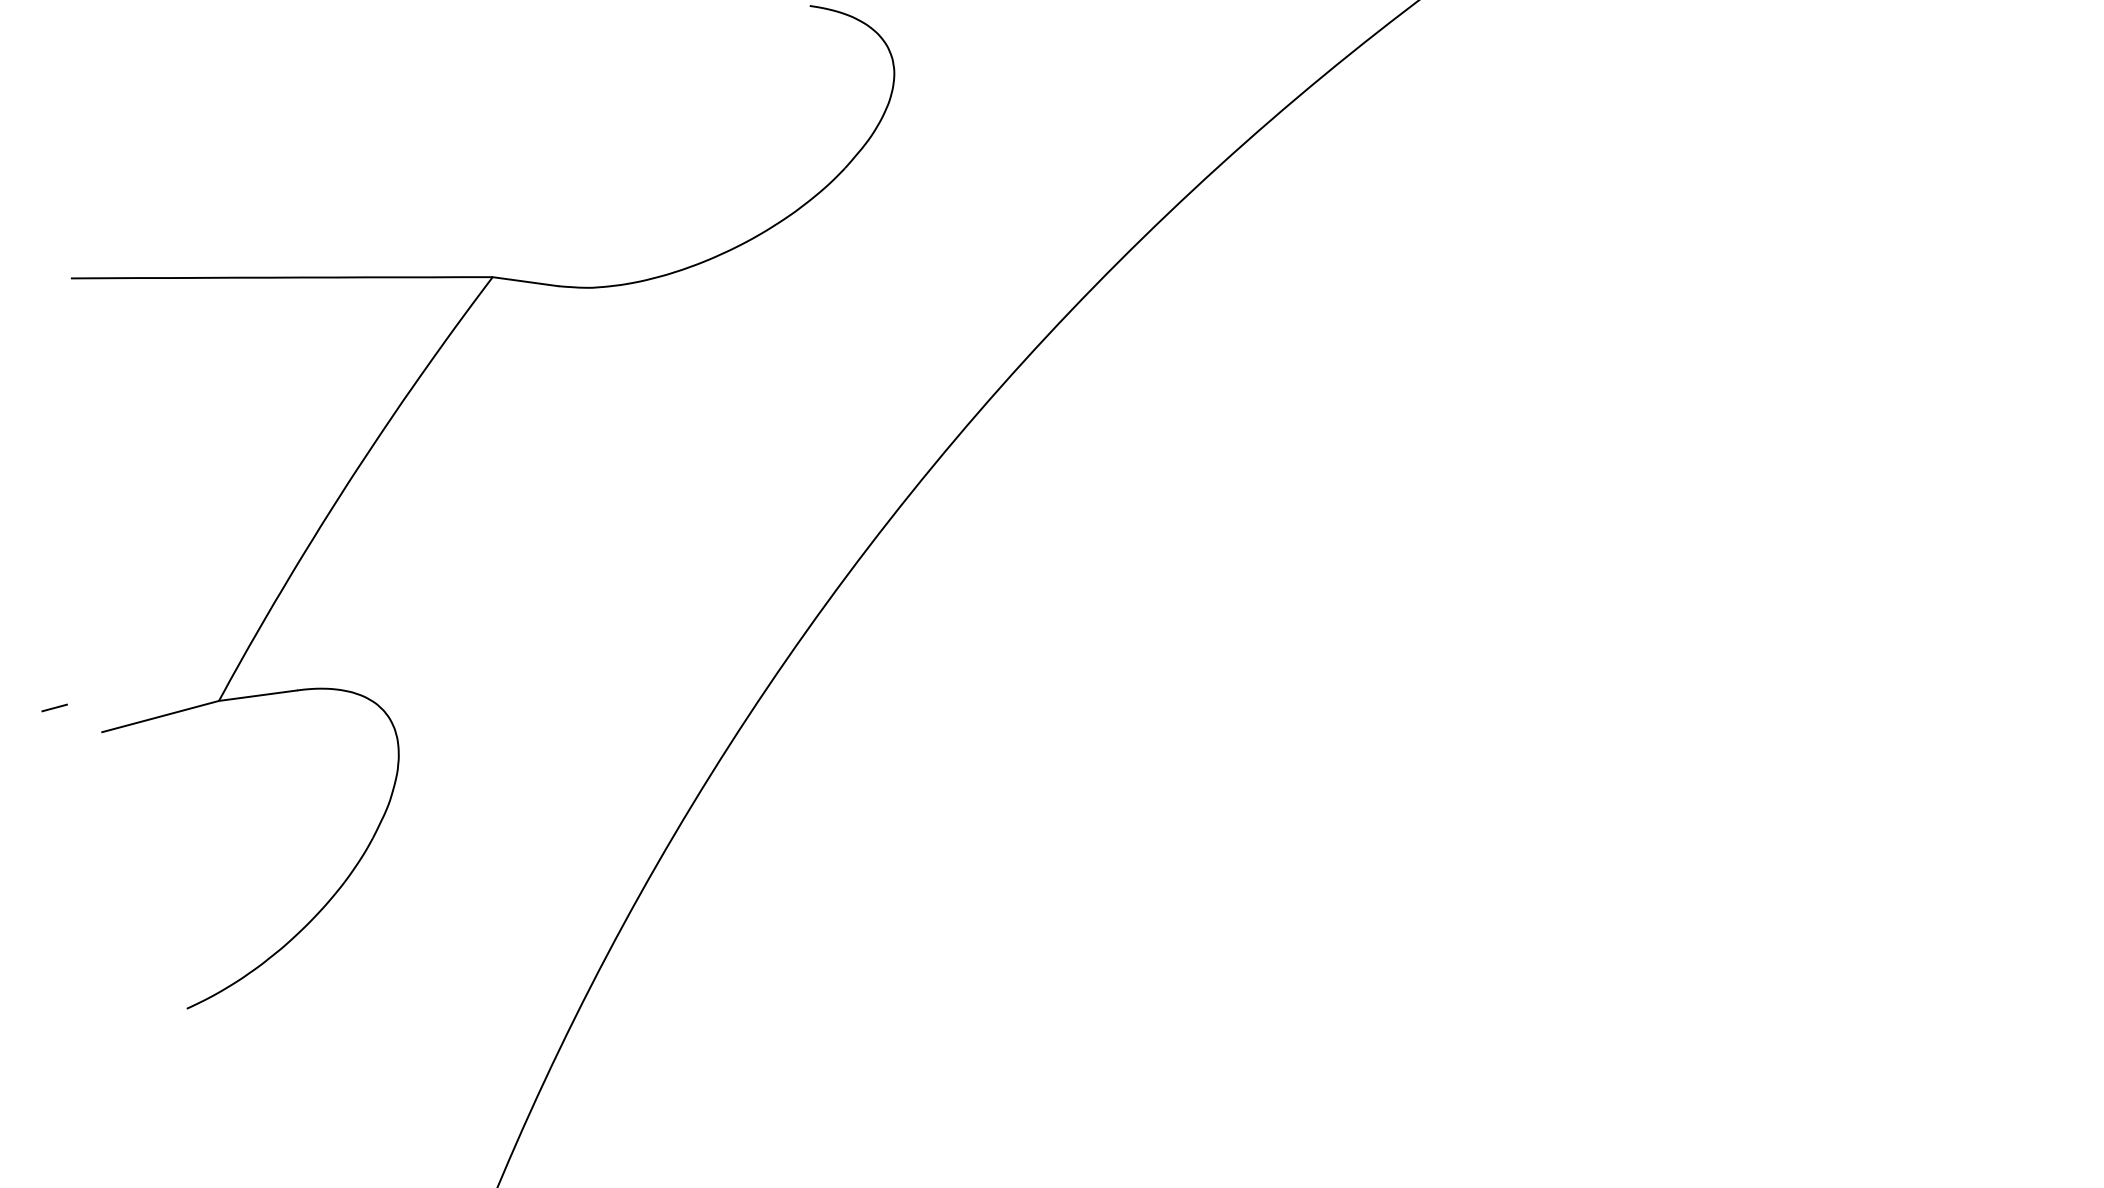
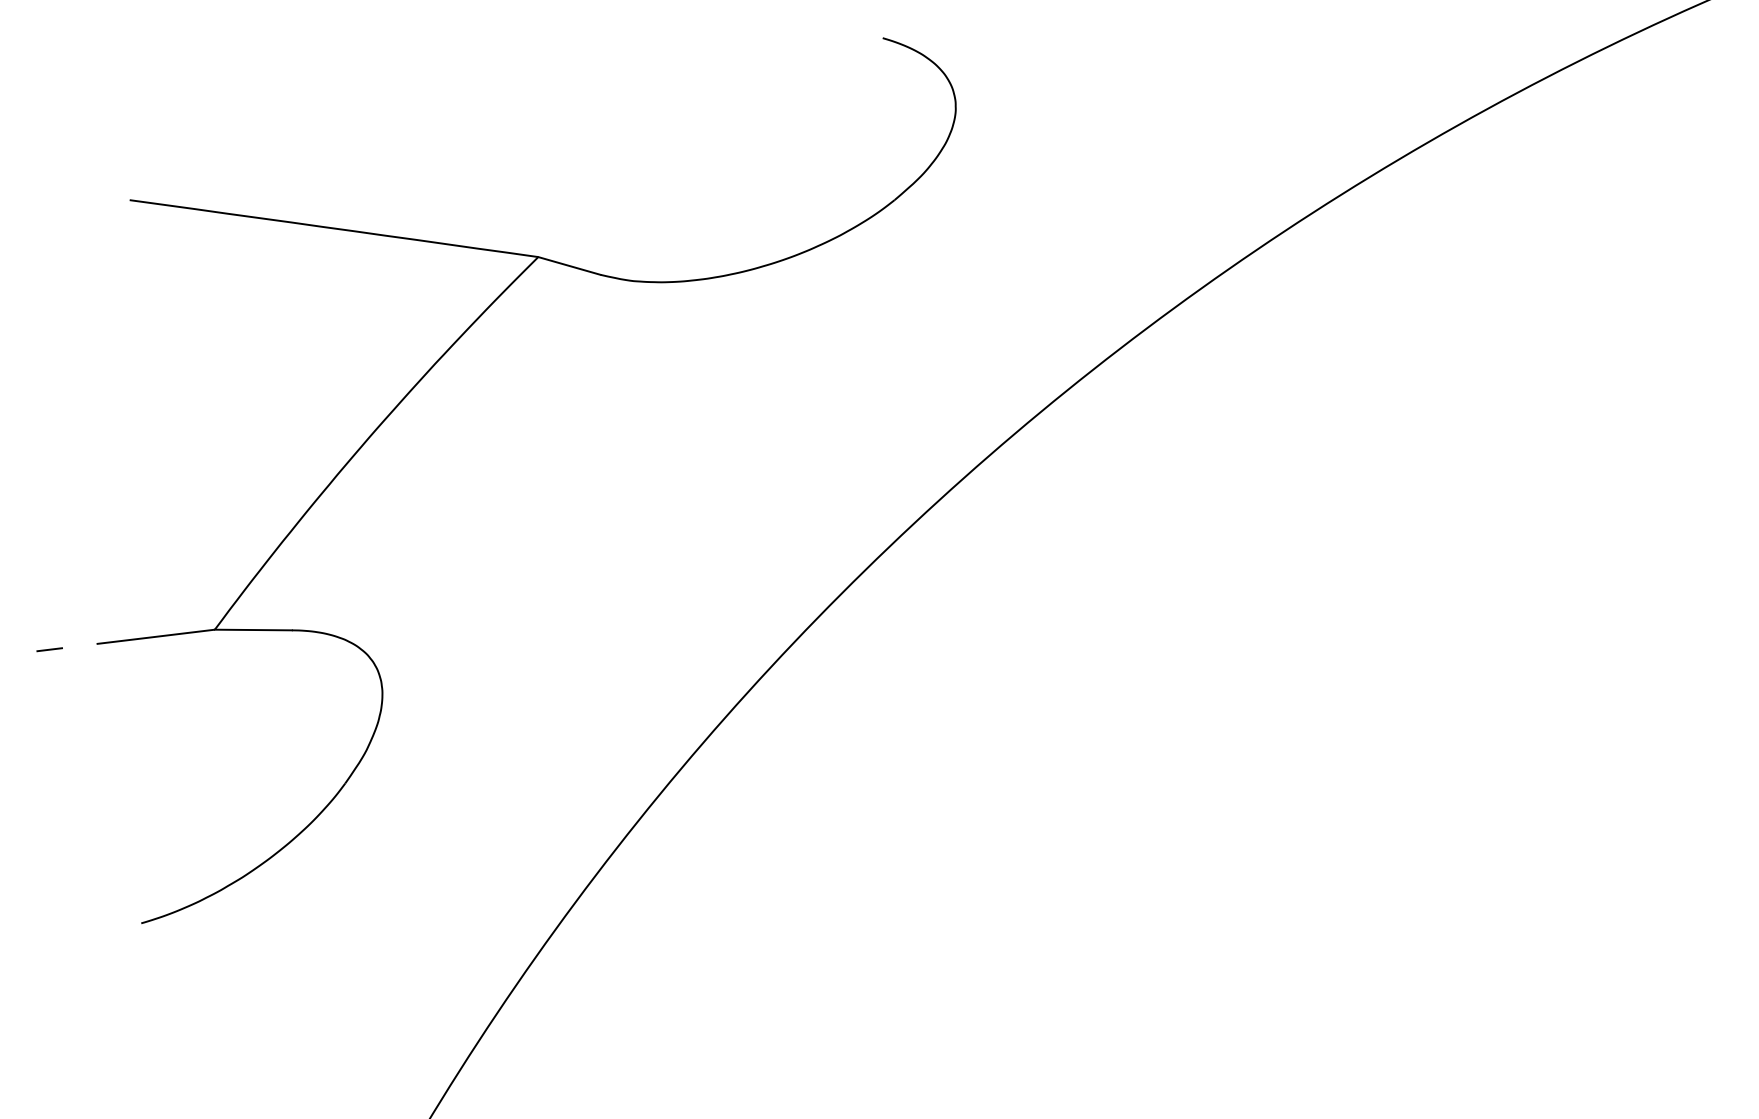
line: (54, 707) -> (49, 649), moved

